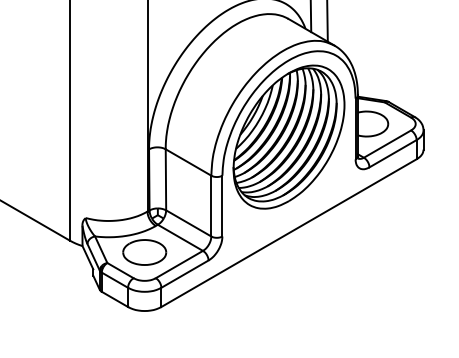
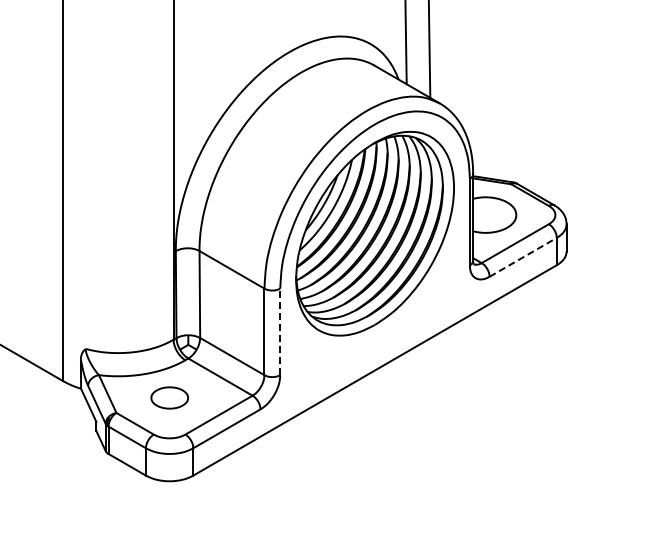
line: (393, 153) -> (523, 257), solid -> dashed
line: (222, 205) -> (280, 331), solid -> dashed
part: (144, 252) -> (169, 397), size x0.6

